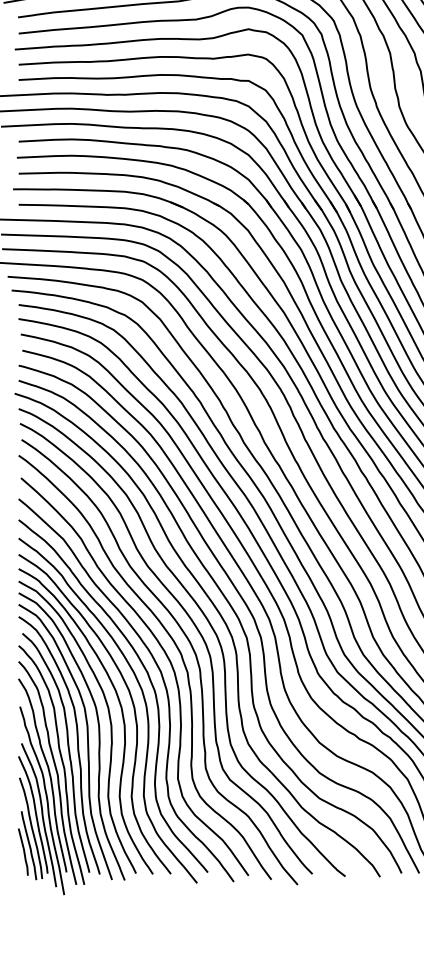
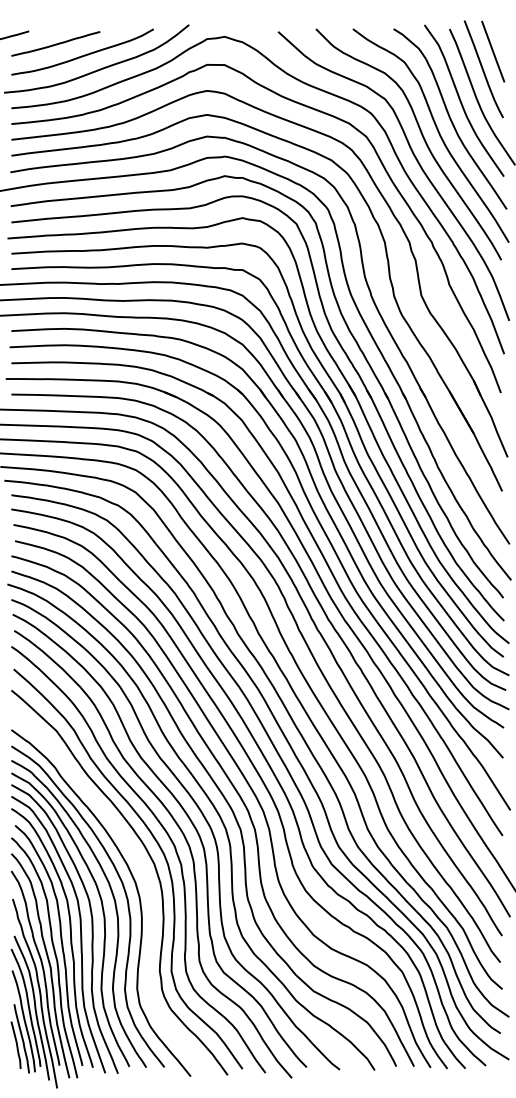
curve: (149, 680) -> (142, 872), removed

